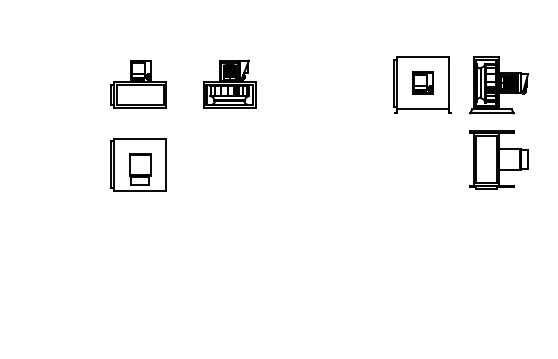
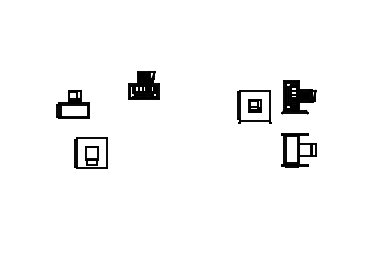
part: (137, 84) -> (72, 104), moved
part: (229, 84) -> (143, 85), moved
part: (498, 85) -> (298, 97), moved

